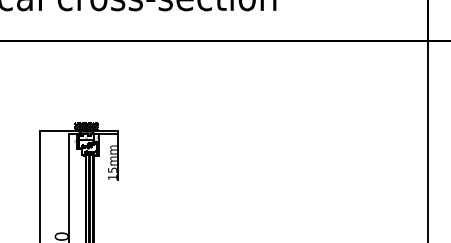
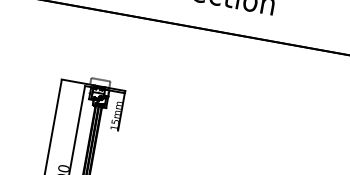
hatch: (86, 127) -> (100, 83), removed

